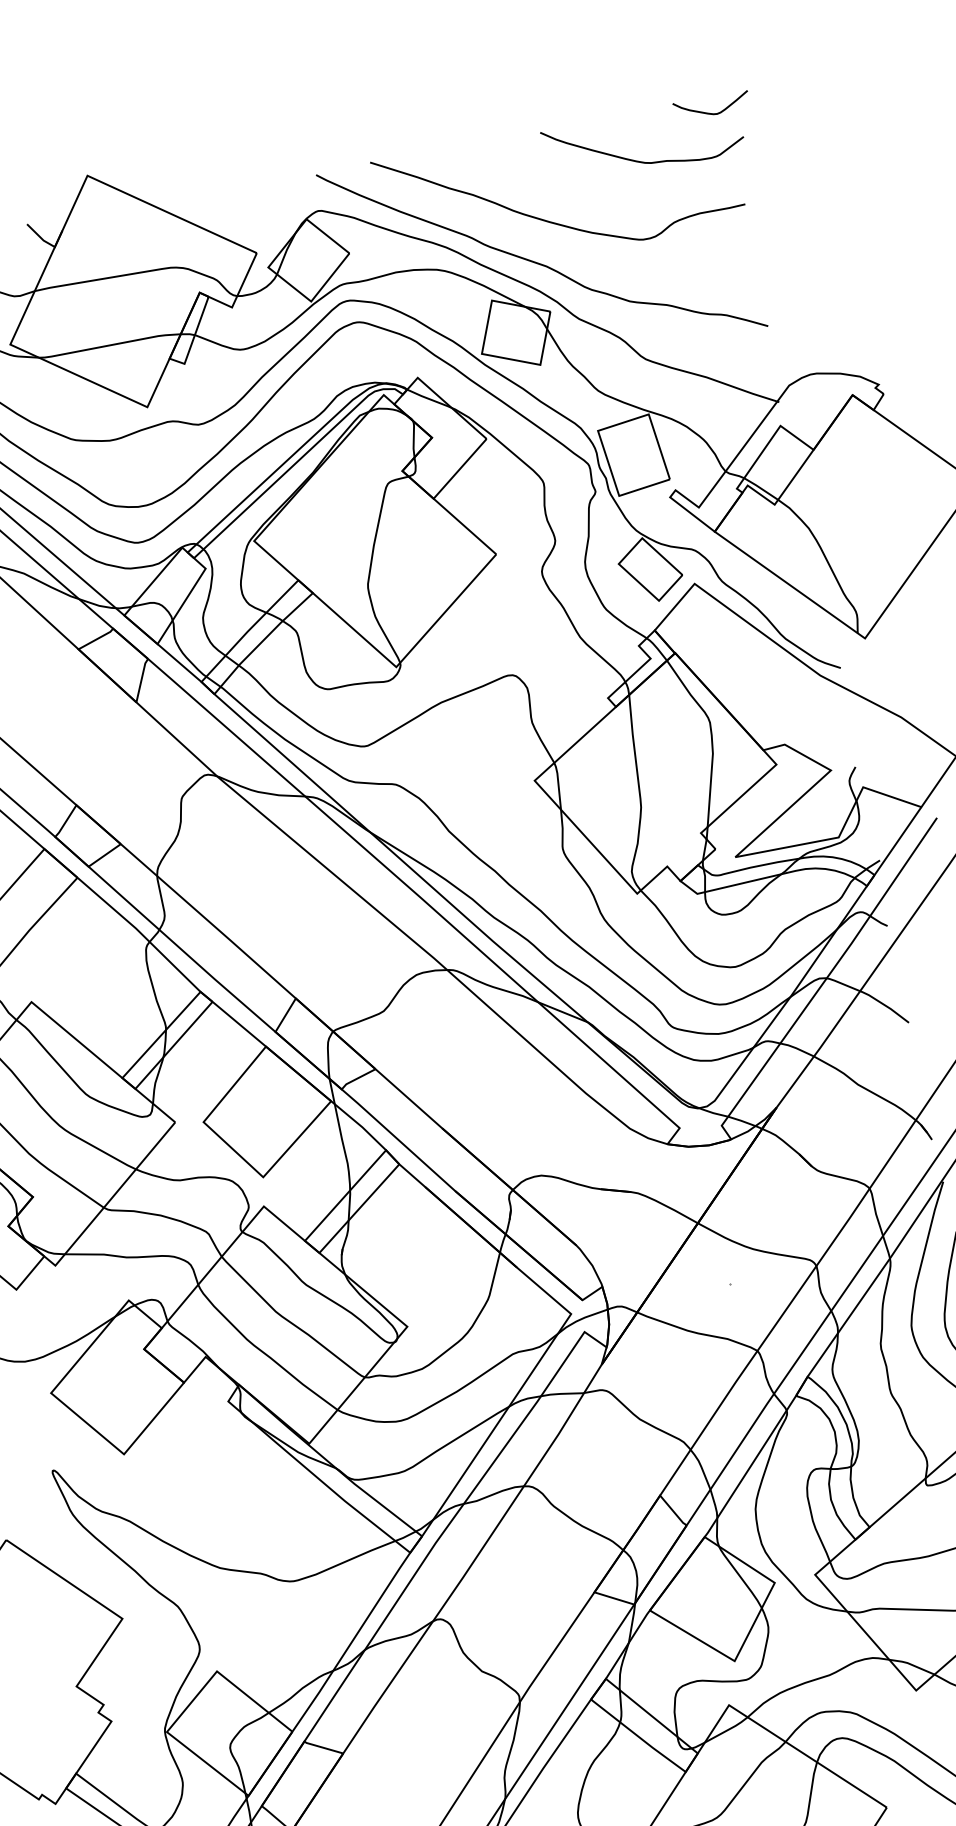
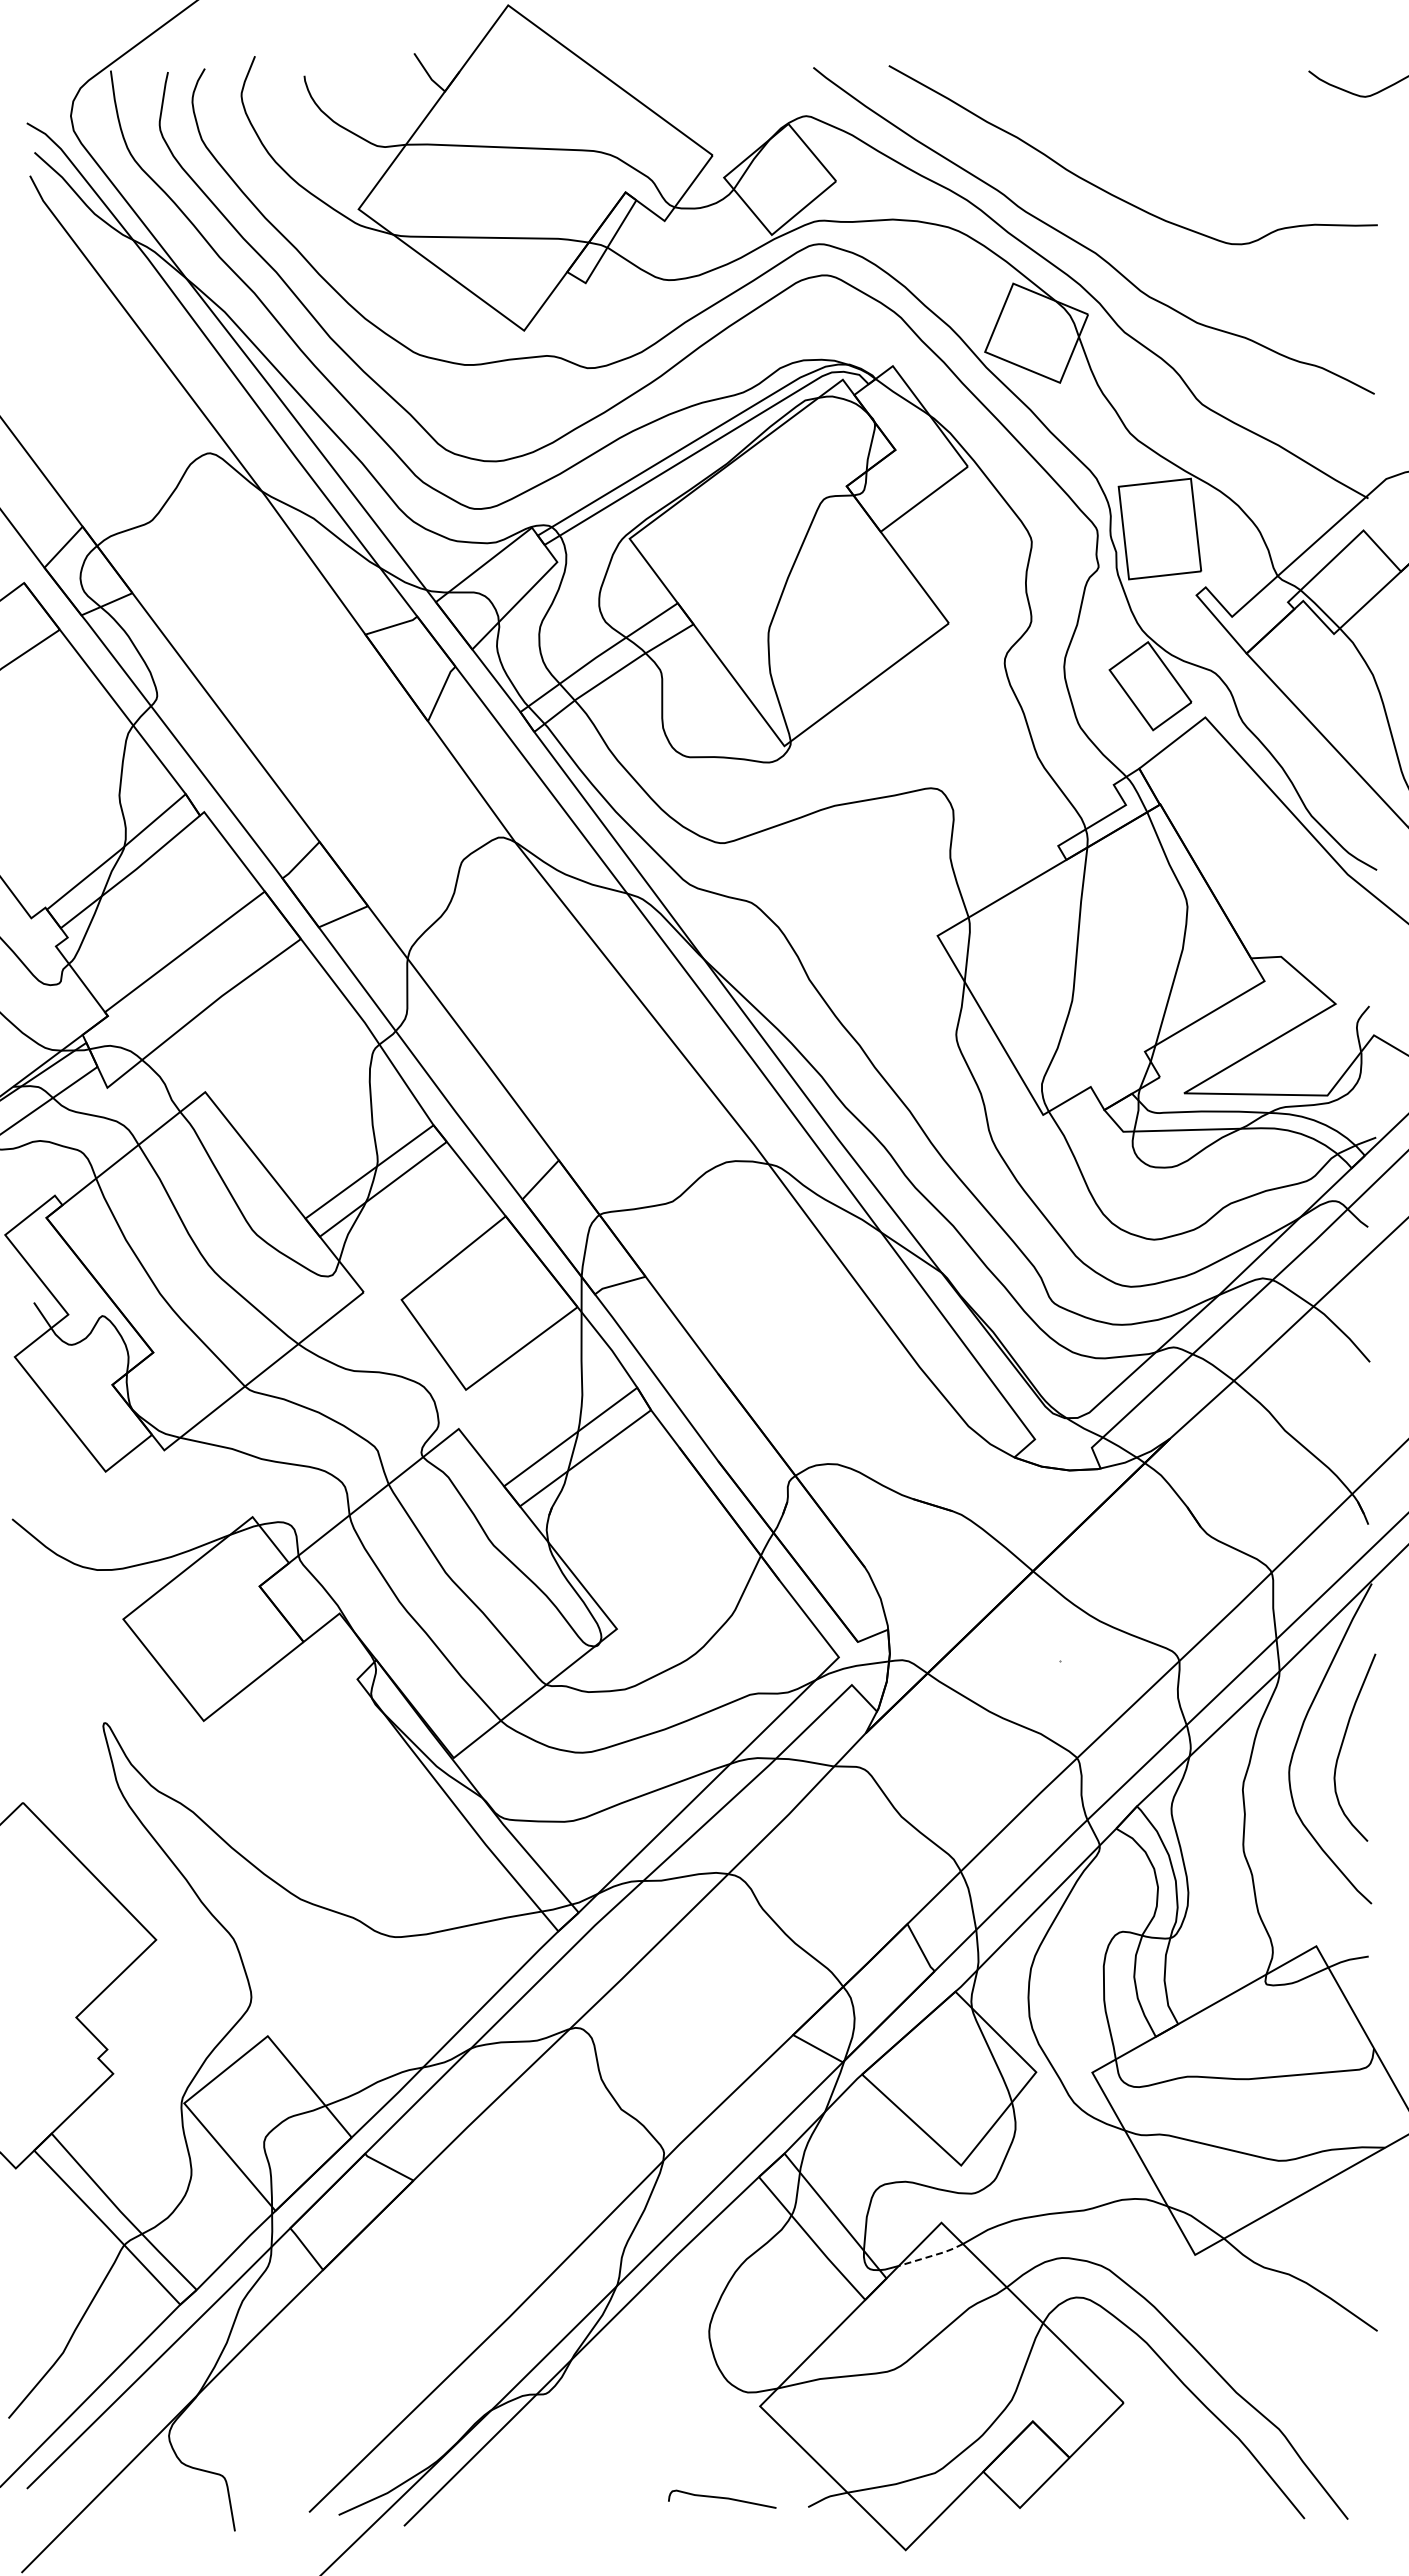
curve: (640, 161) -> (1249, 138), removed
line: (727, 1730) -> (932, 2255), solid -> dashed

